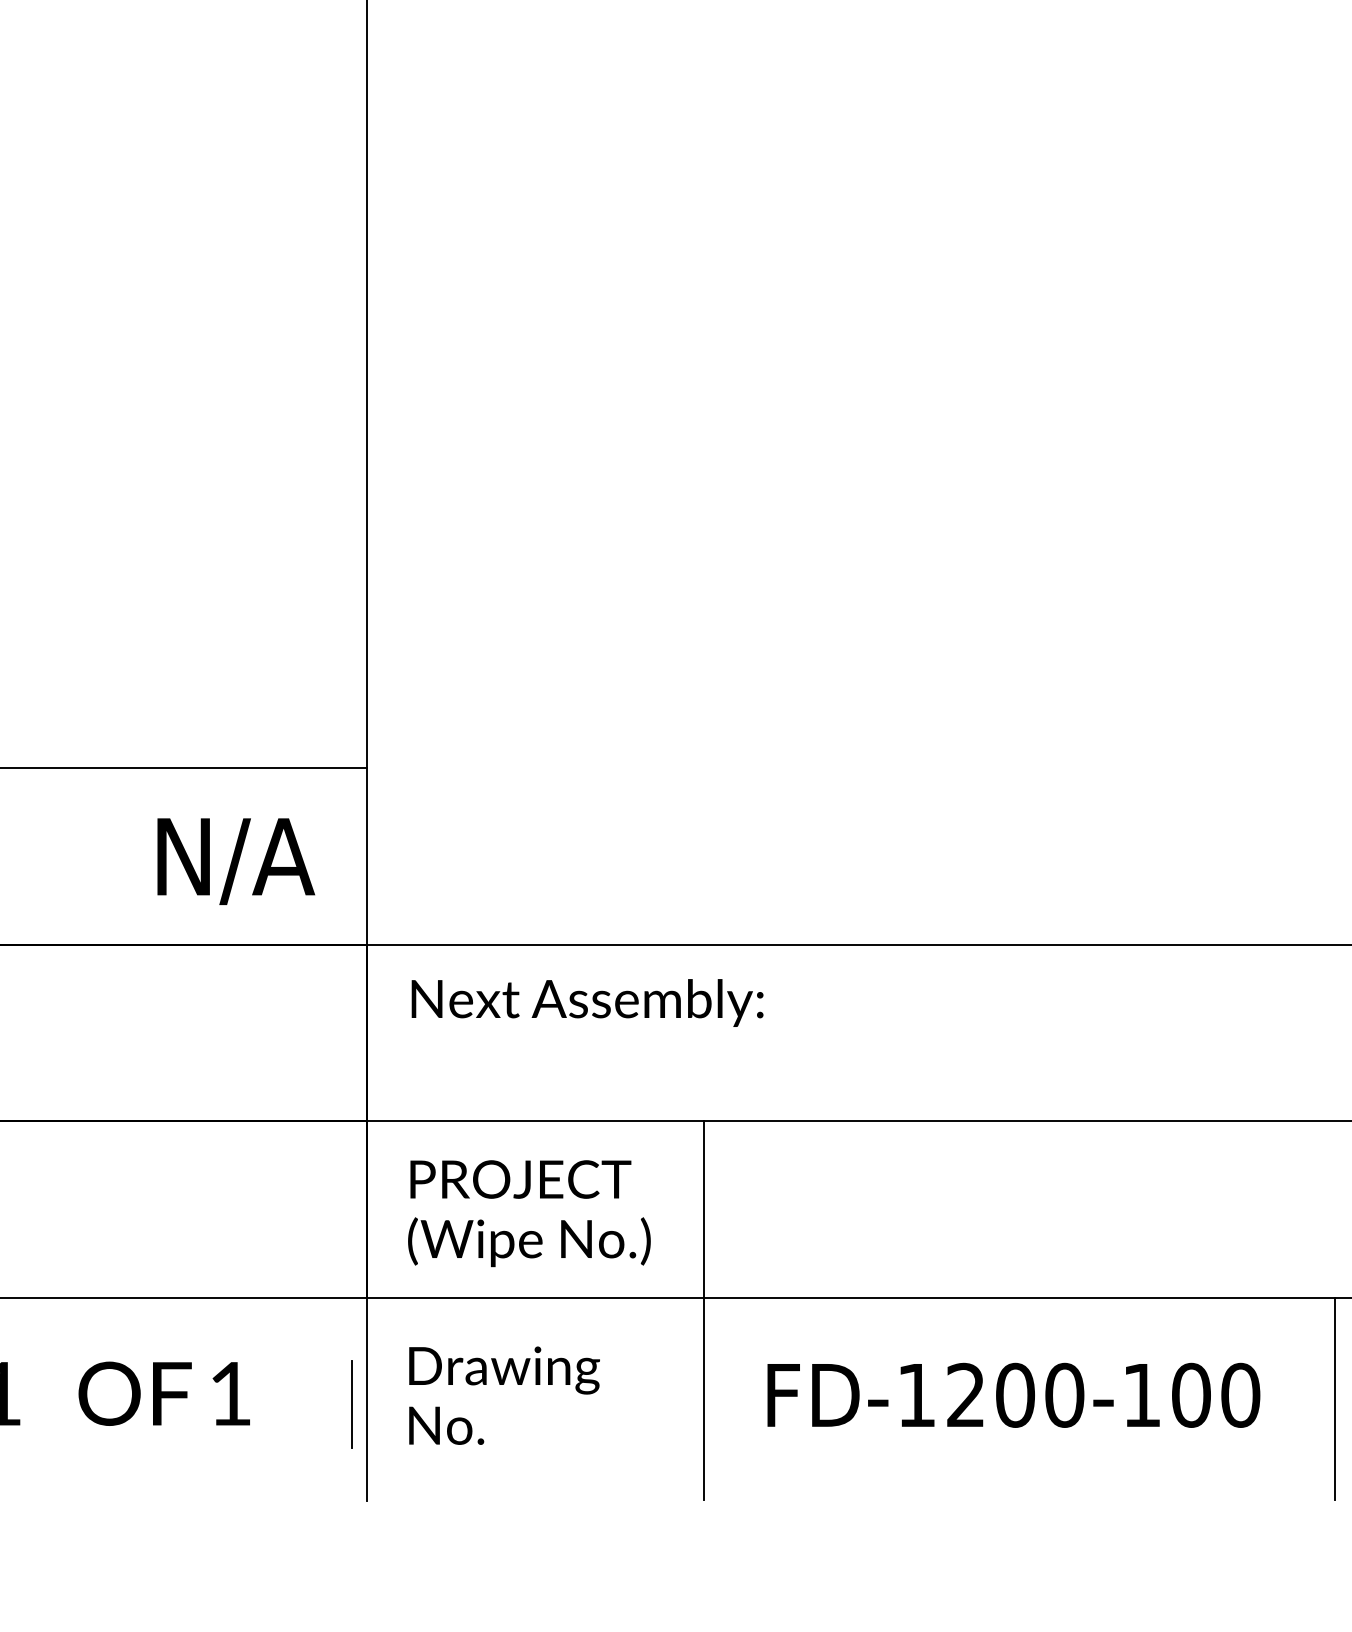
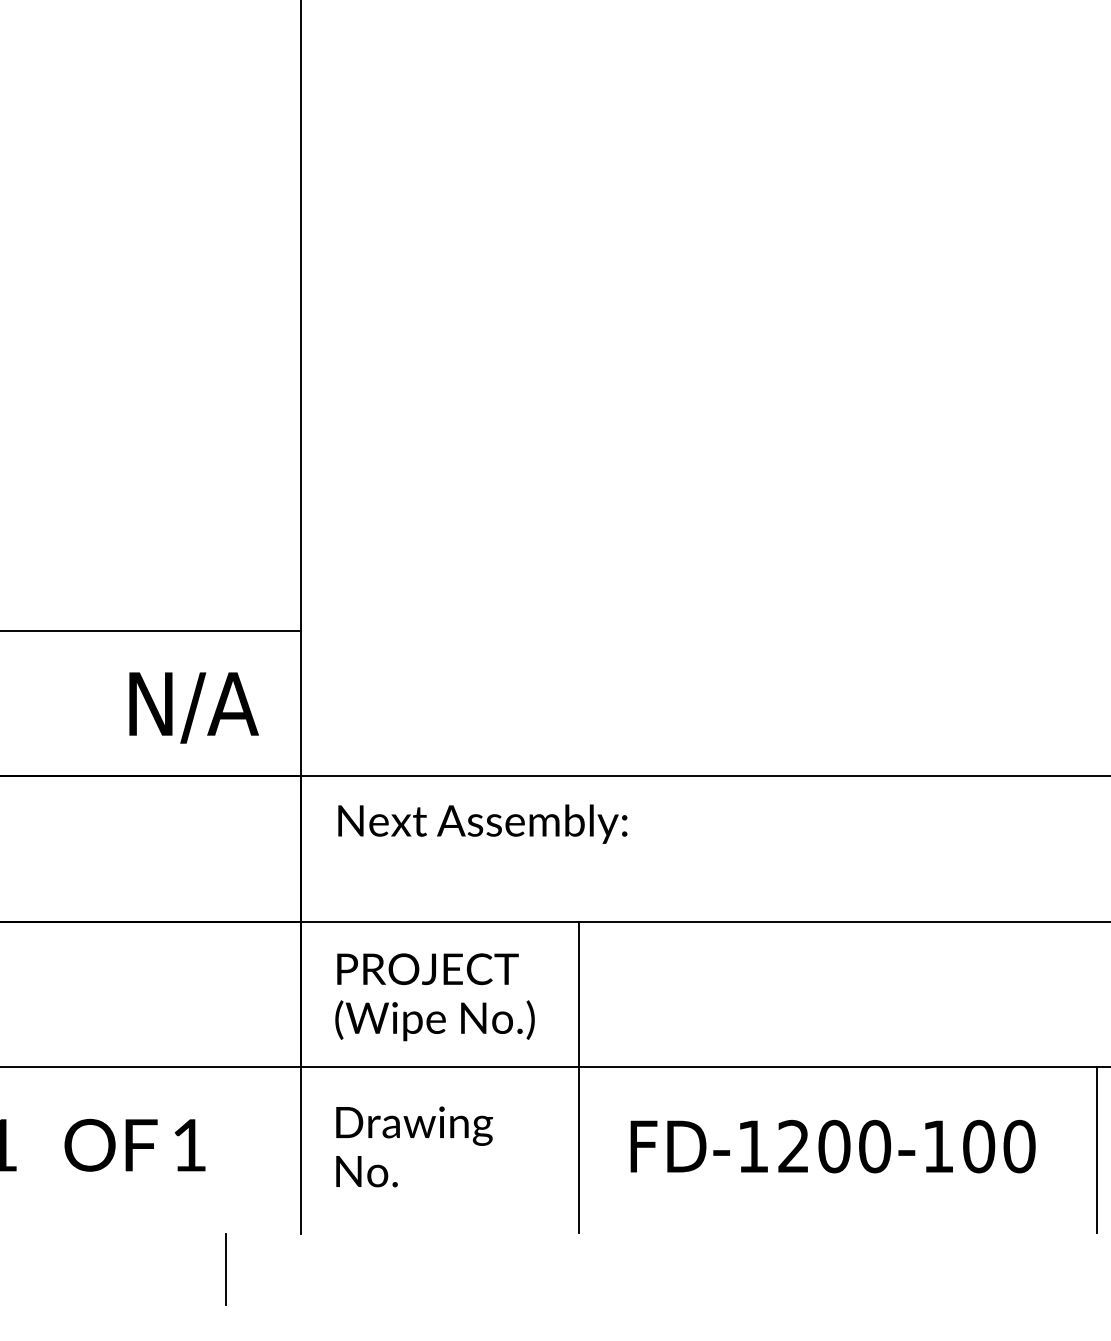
line: (351, 1404) -> (225, 1269), moved

